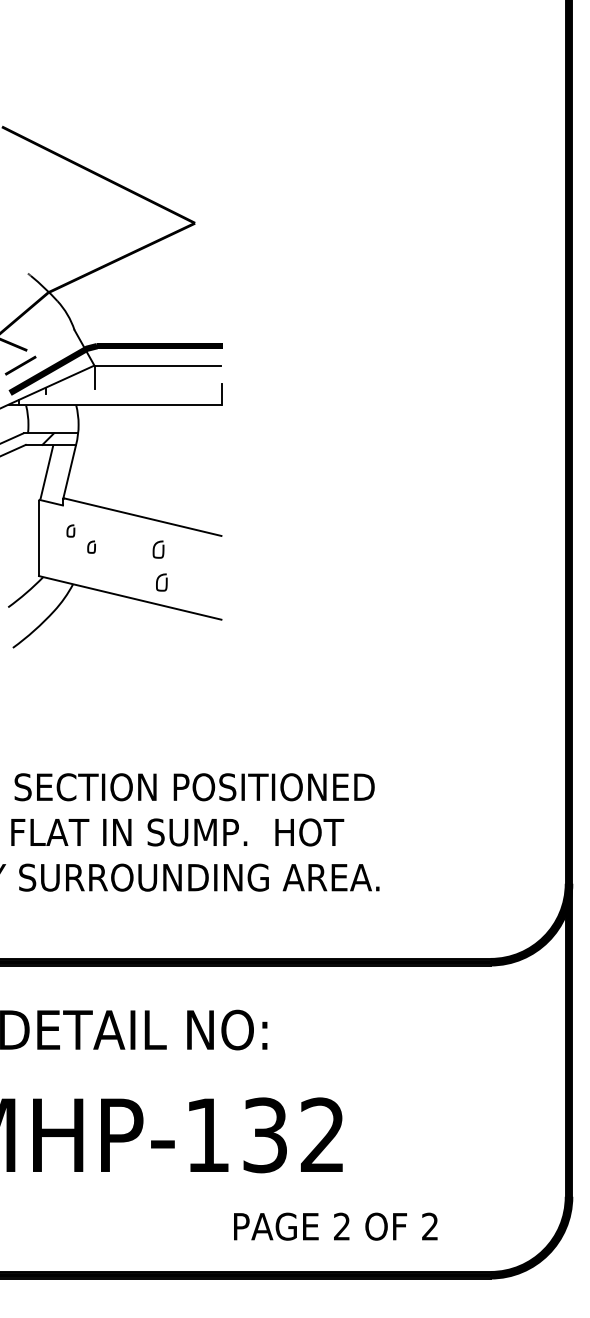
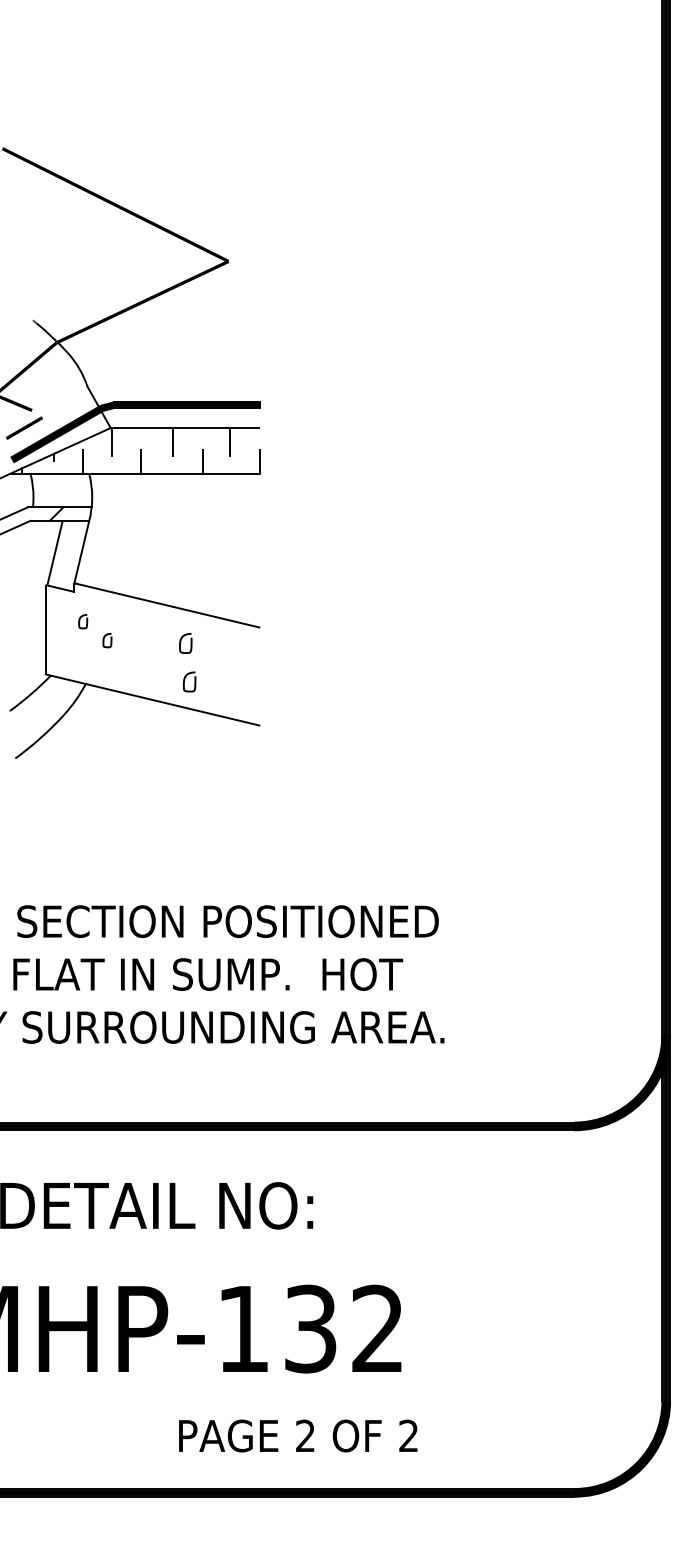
line: (148, 377) -> (173, 441), added
line: (196, 377) -> (230, 441), added
line: (71, 394) -> (83, 461), added
line: (120, 394) -> (141, 461), added
line: (172, 394) -> (202, 461), added
text: (336, 1226) -> (298, 1435), moved

